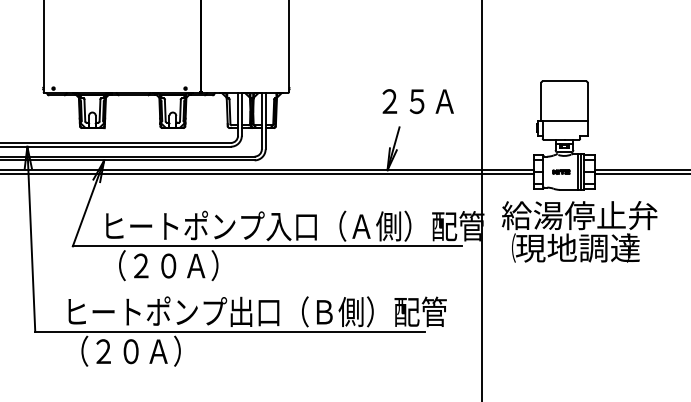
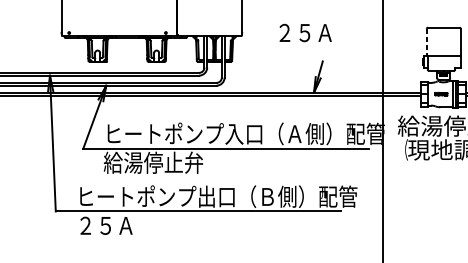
text: (417, 101) -> (305, 32), moved
line: (541, 101) -> (426, 42), solid -> dashed
text: (168, 265) -> (153, 162), （２０Ａ） -> 給湯停止弁
text: (124, 350) -> (121, 224), （２０Ａ） -> ２５Ａ

